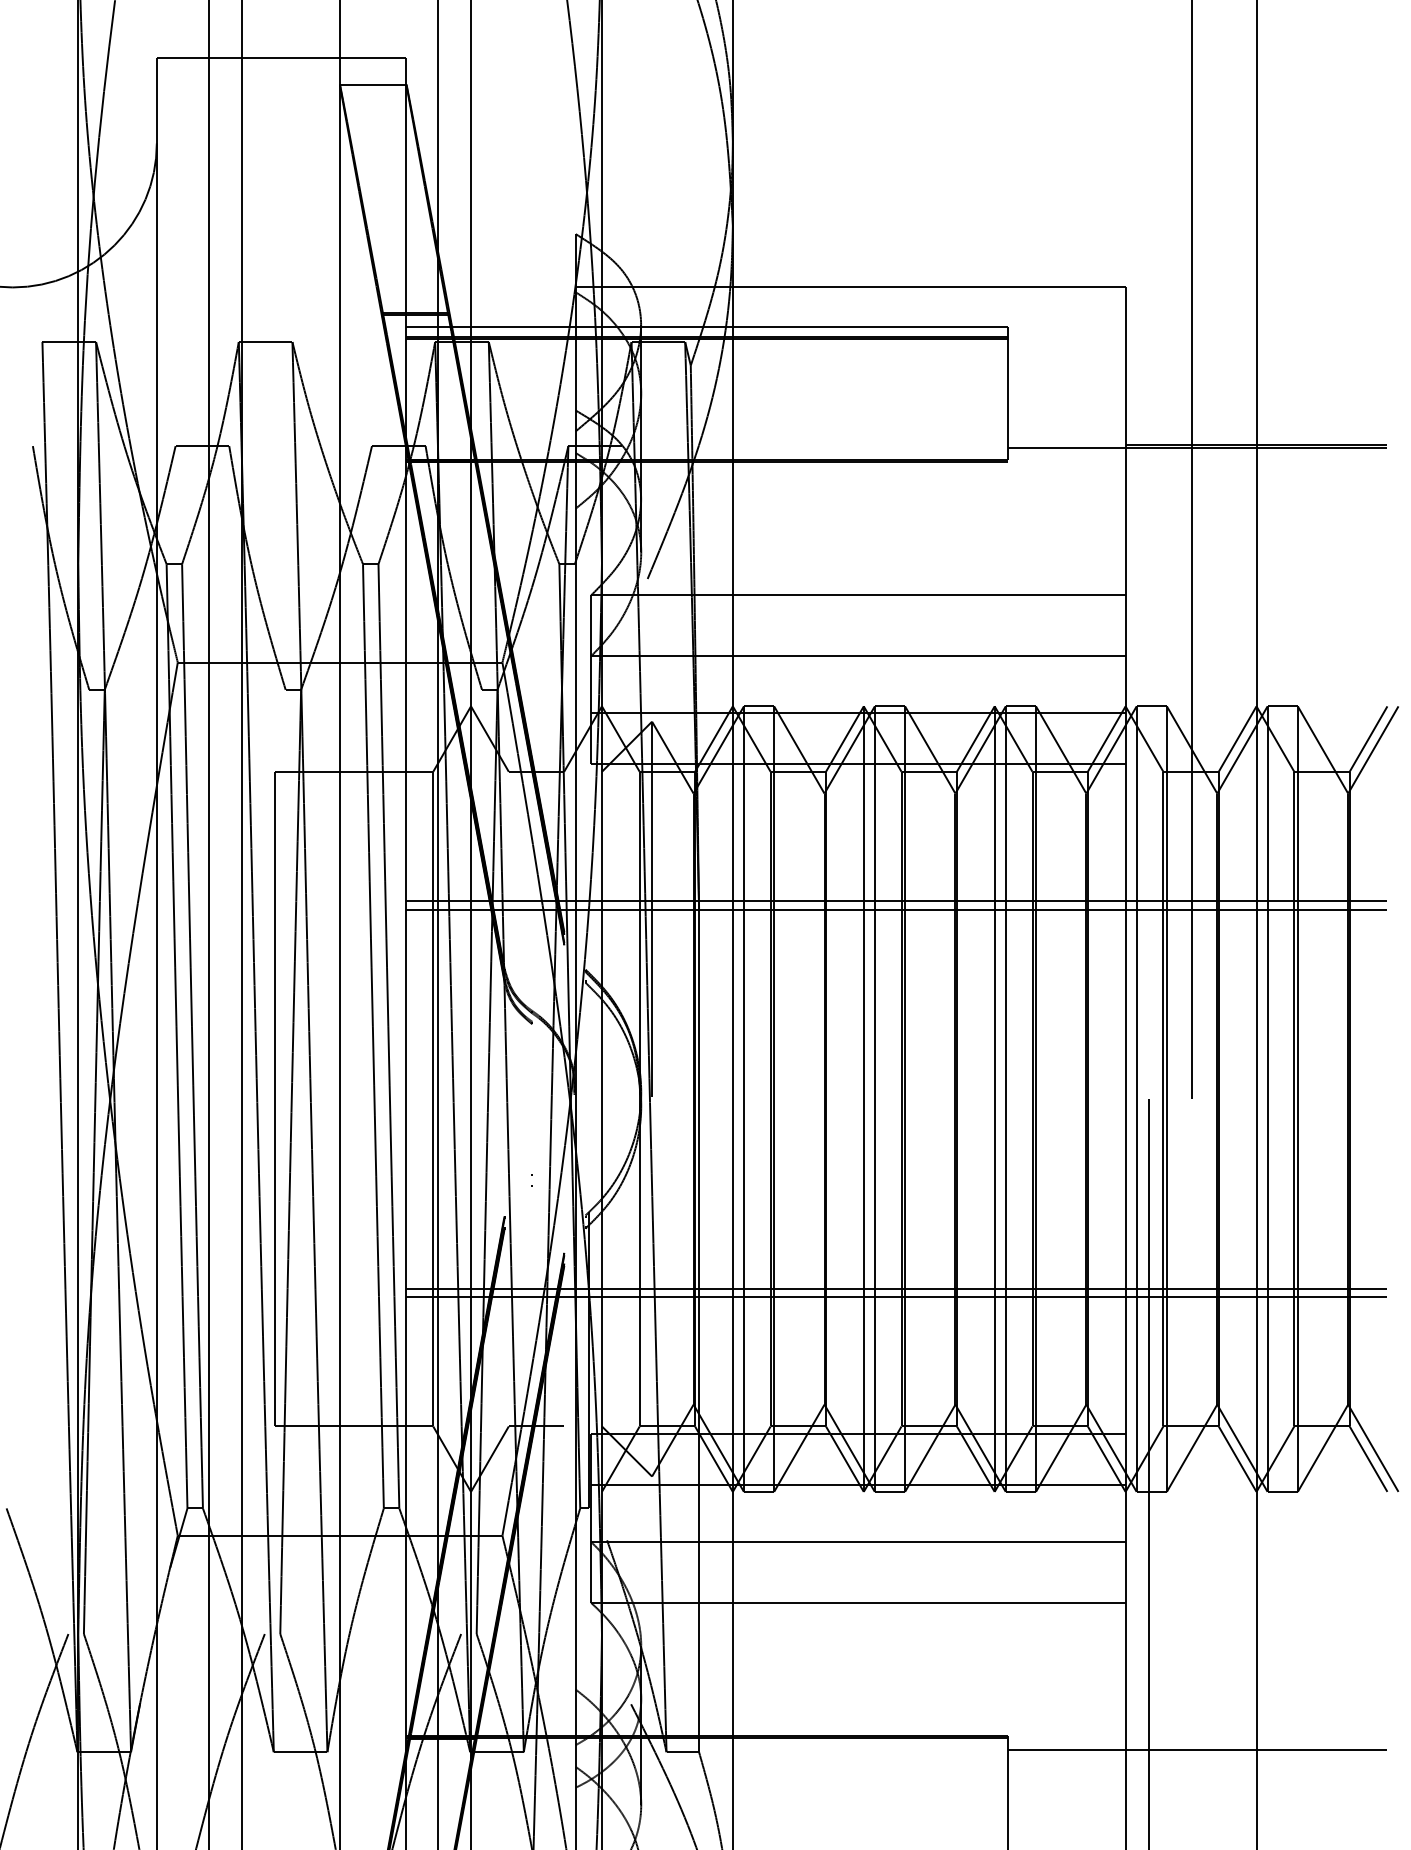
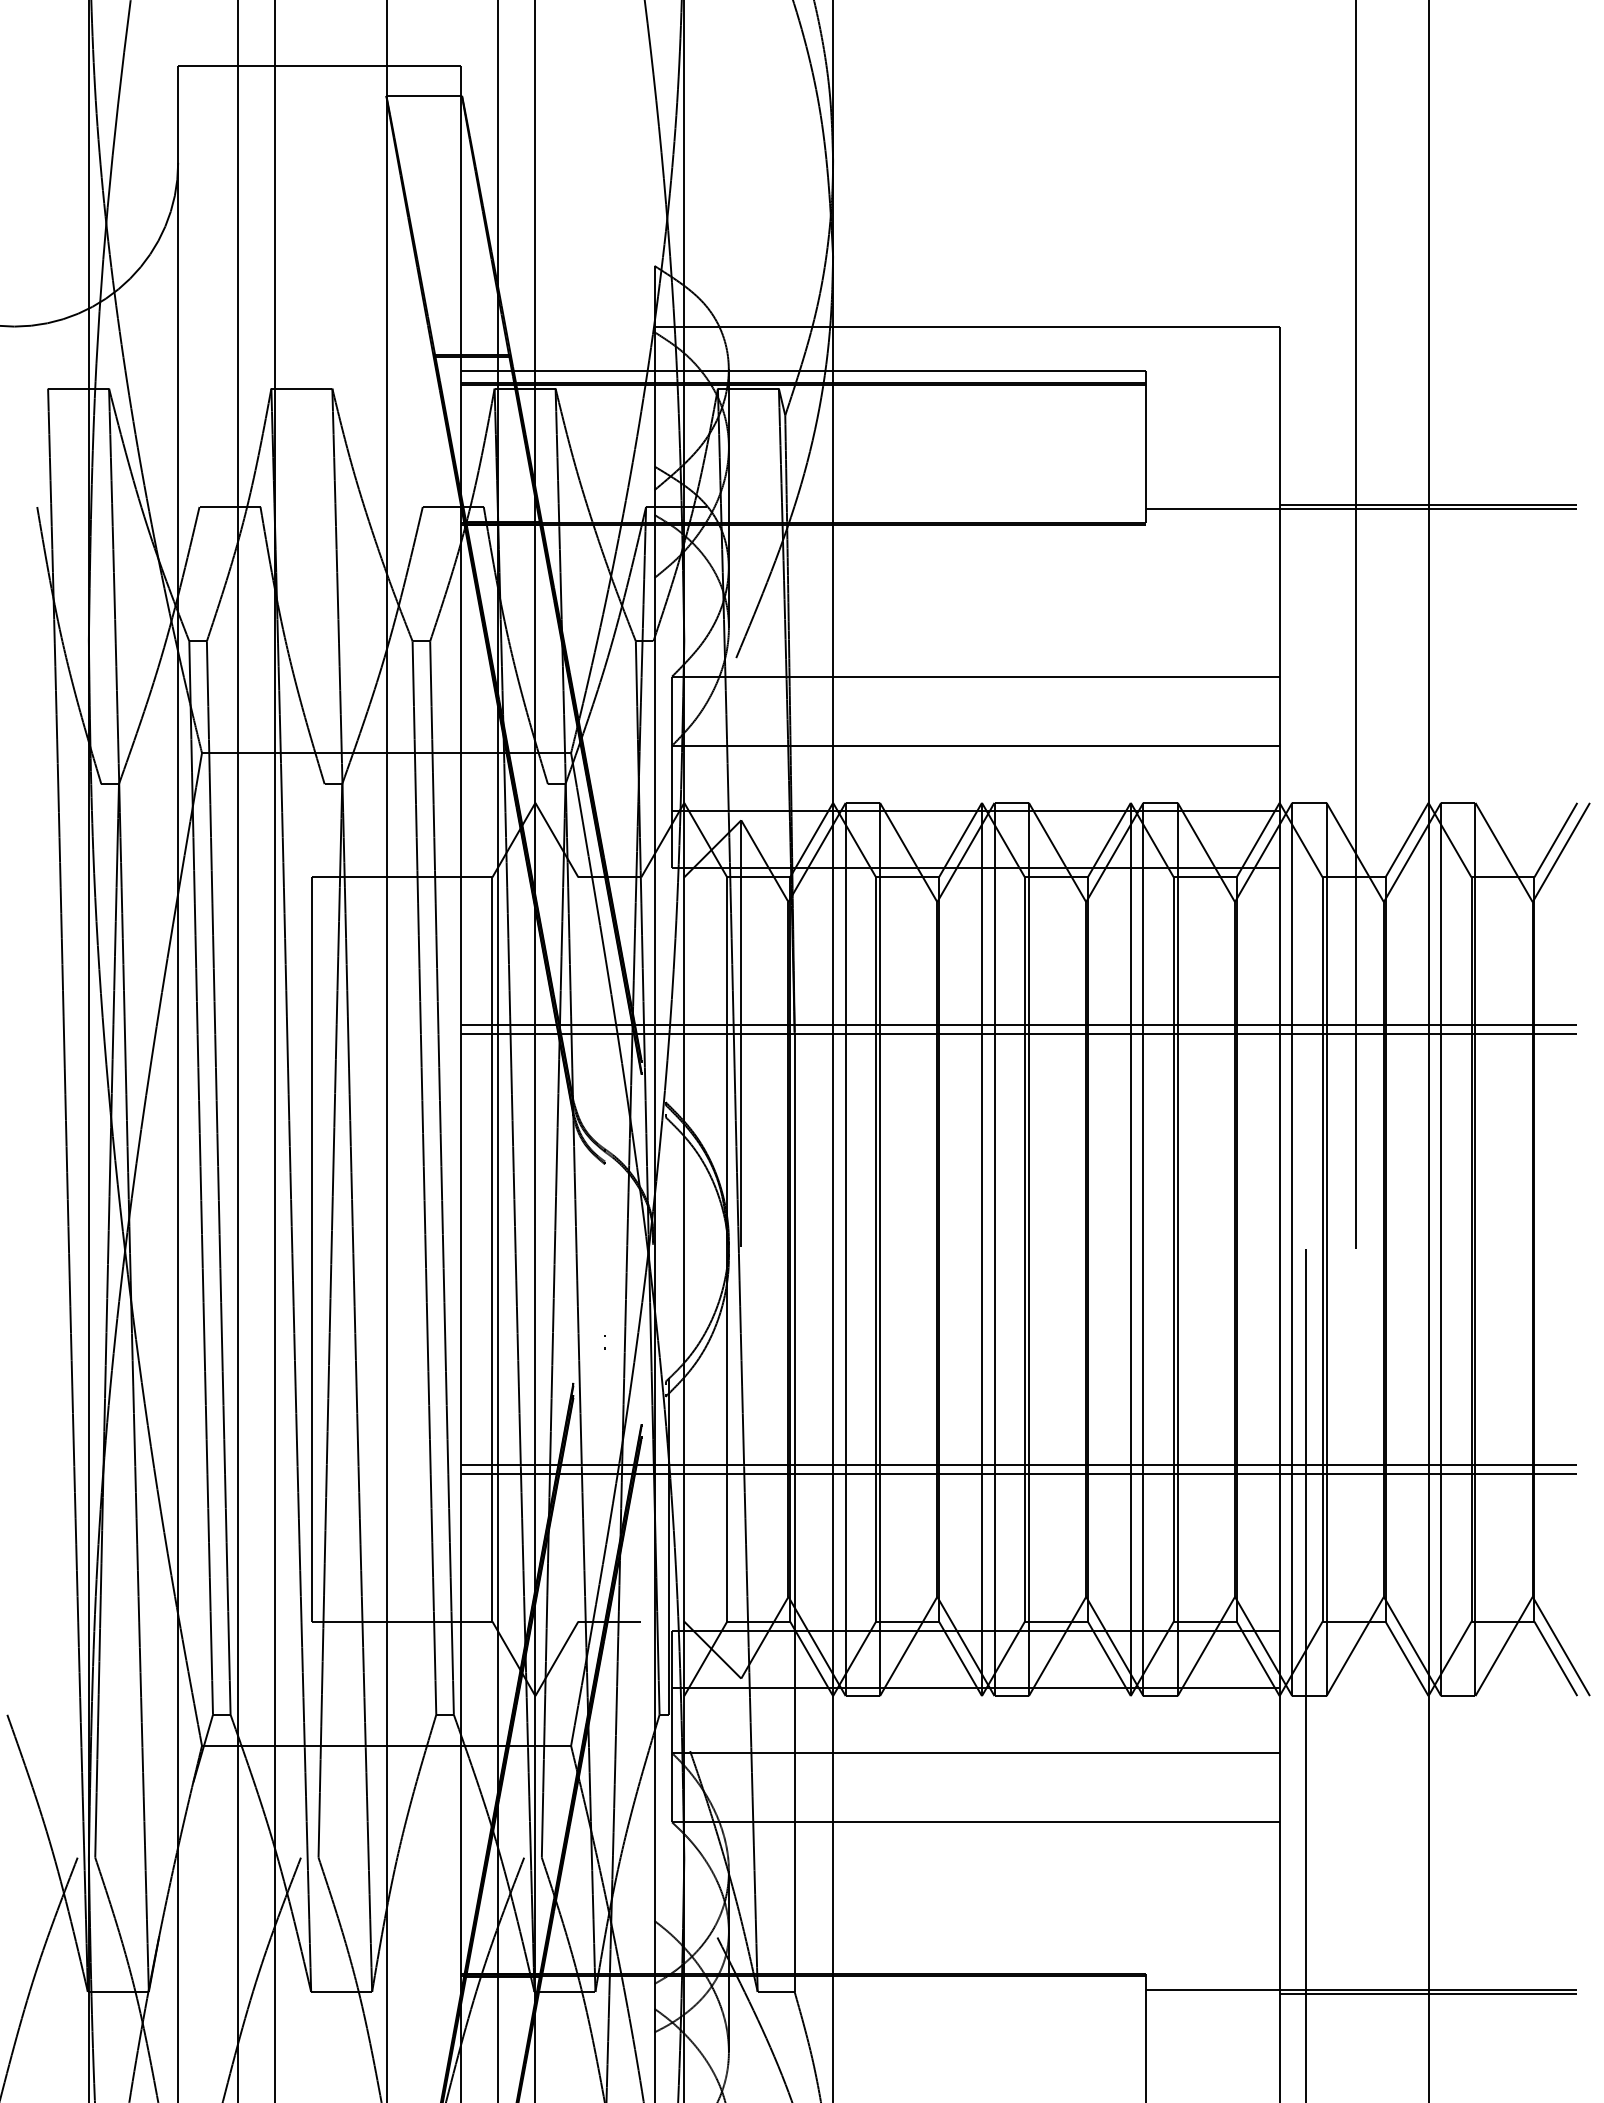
line: (1256, 1753) -> (1428, 1993), added

